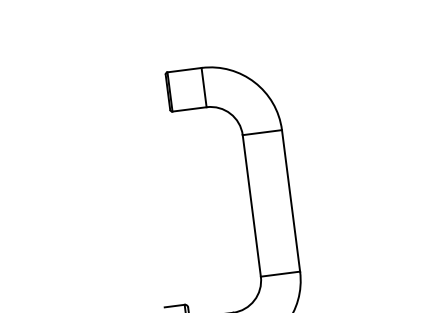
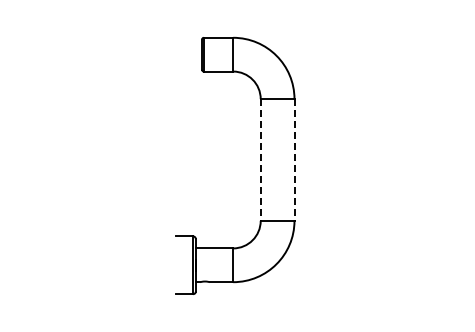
line: (290, 200) -> (294, 159), solid -> dashed
line: (251, 205) -> (260, 159), solid -> dashed

